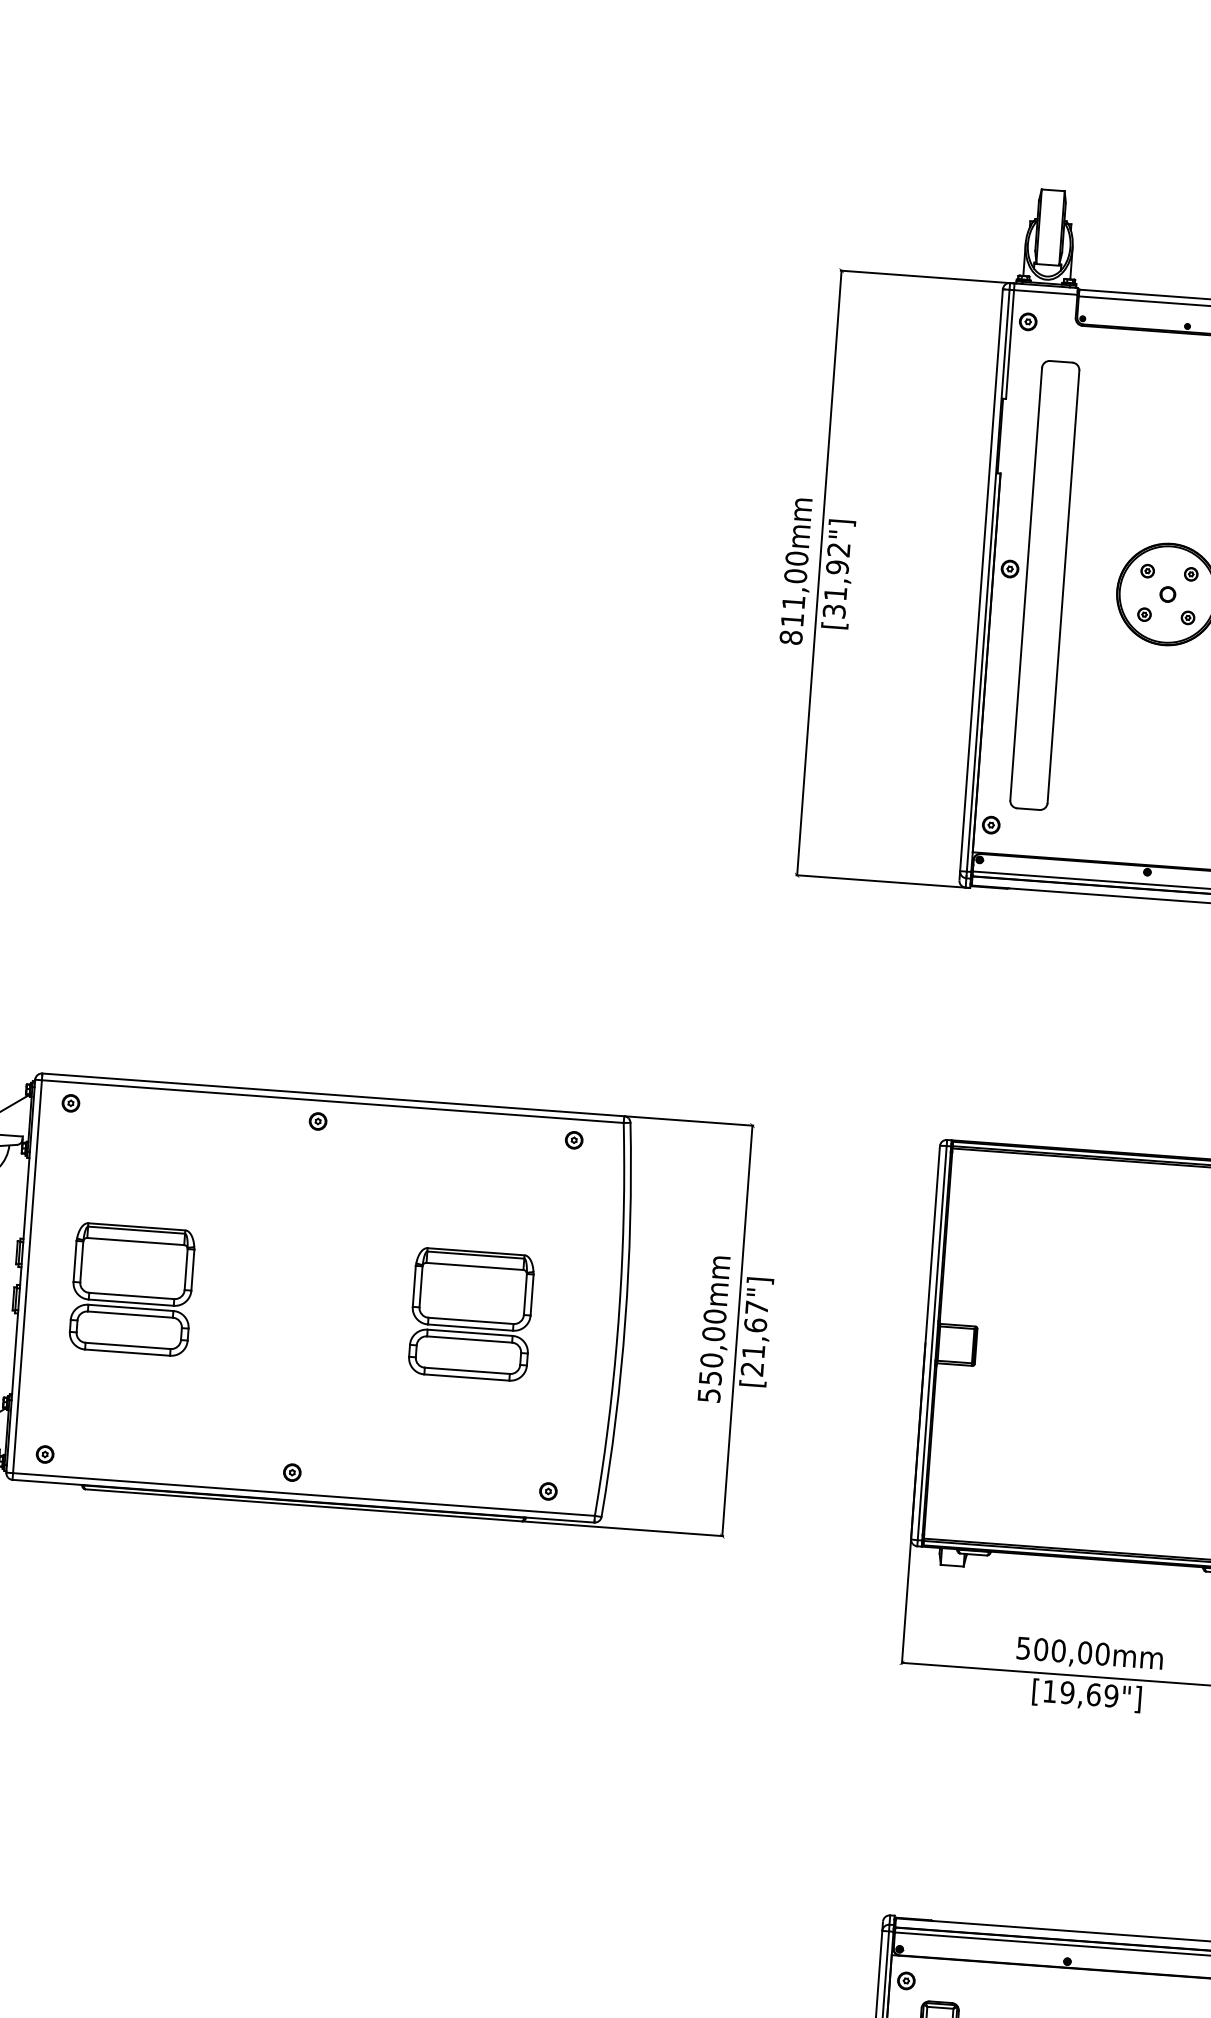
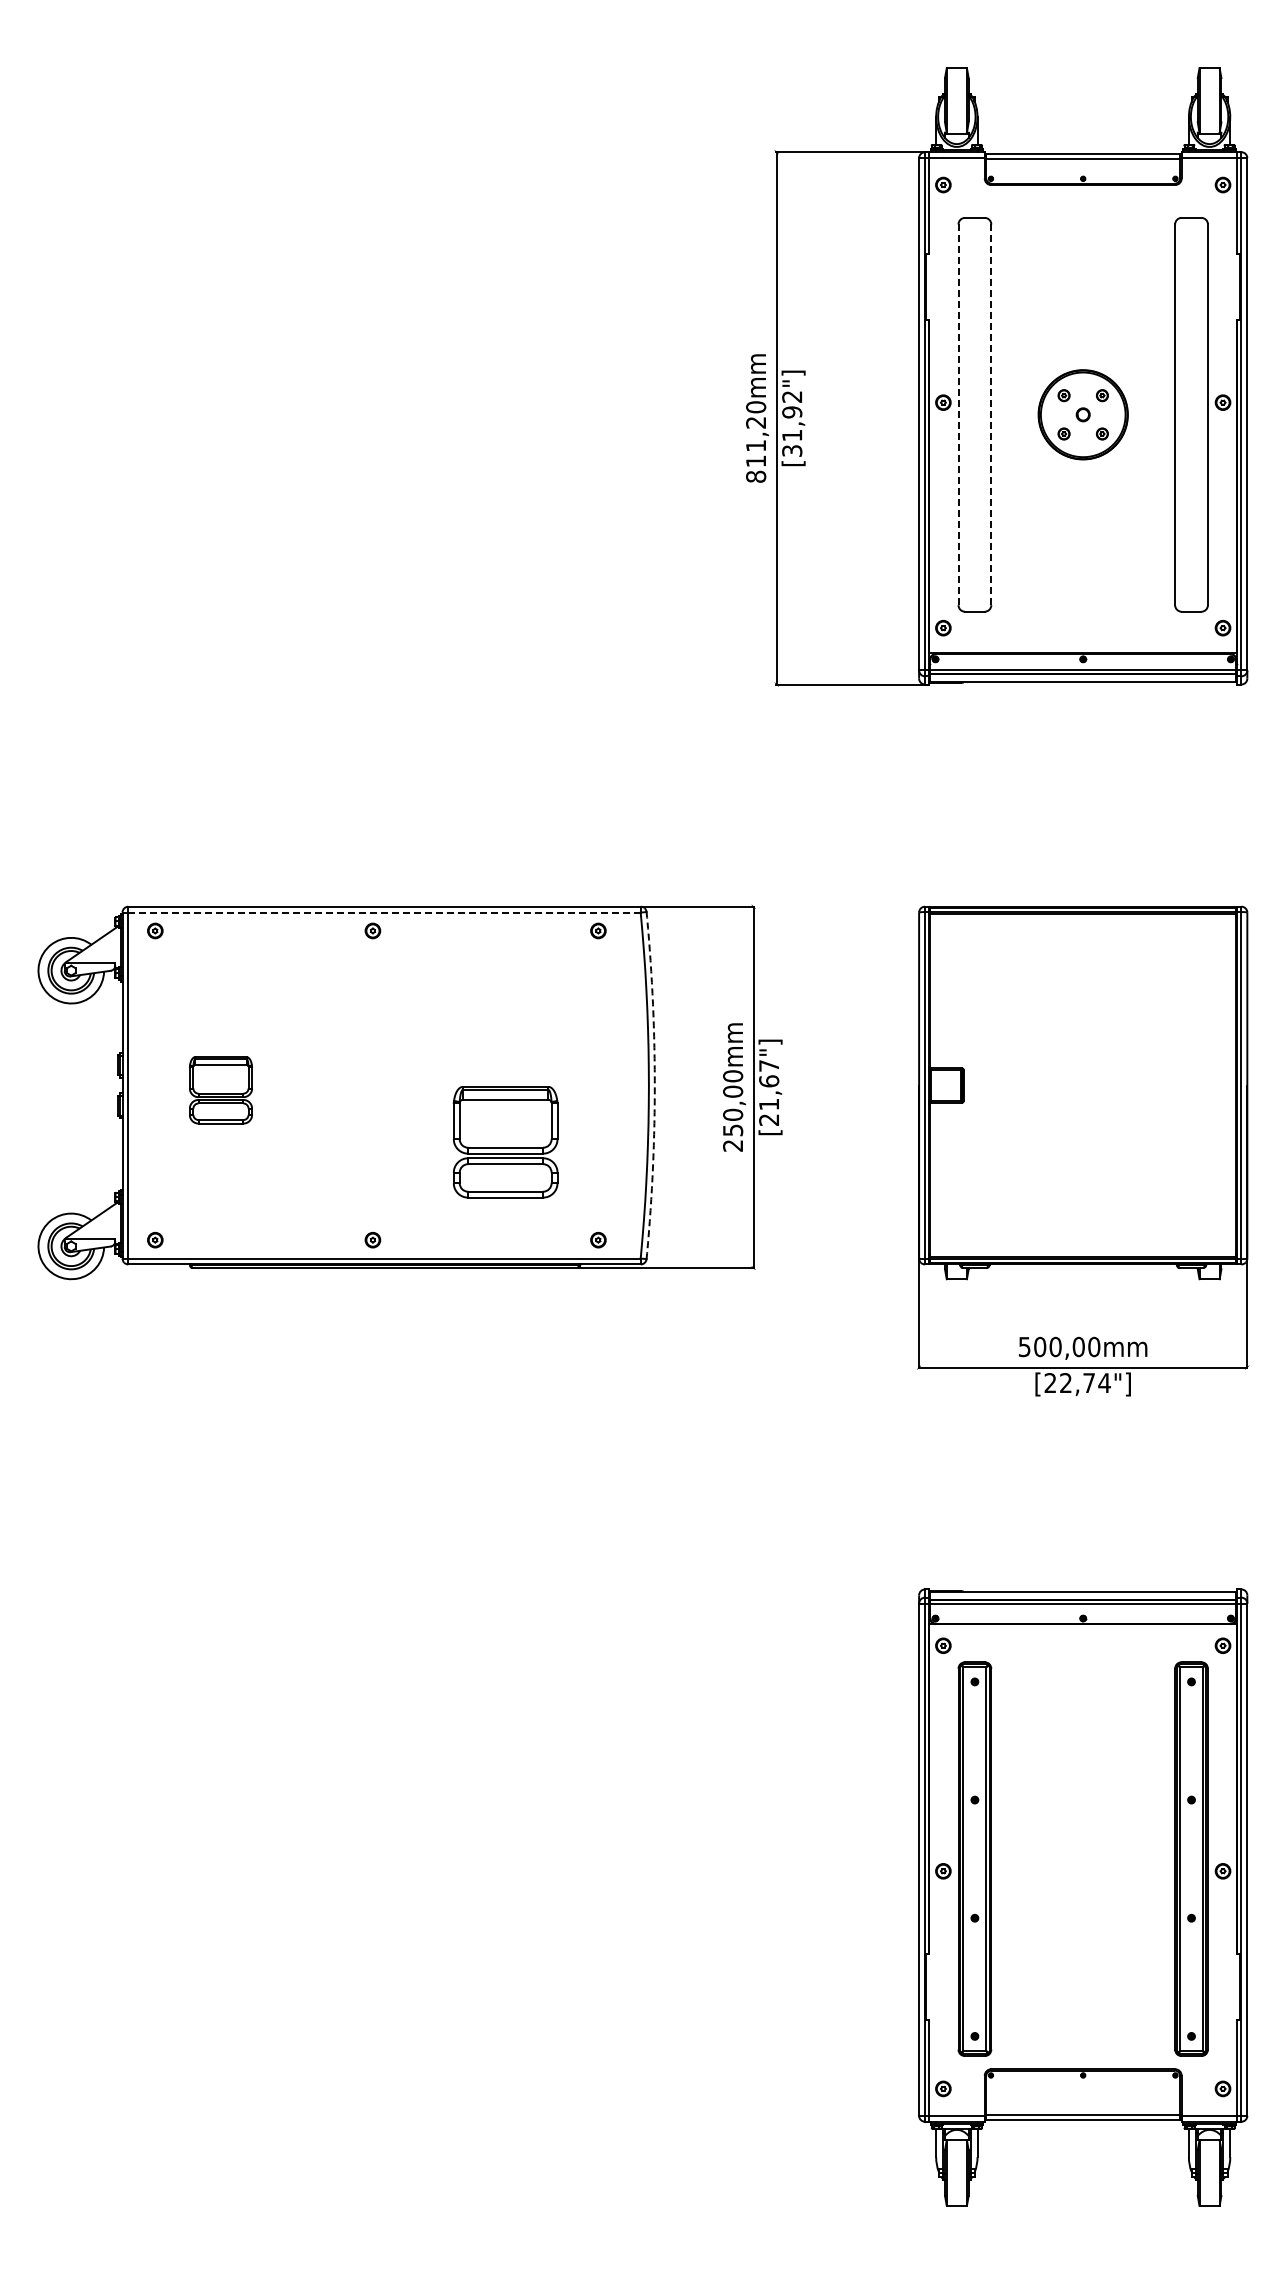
text: (796, 575) -> (756, 422), 811,00mm -> 811,20mm
line: (1026, 583) -> (958, 414), solid -> dashed
line: (1063, 587) -> (991, 415), solid -> dashed
line: (333, 1101) -> (385, 912), solid -> dashed
part: (131, 1289) -> (220, 1090), size x0.6
part: (471, 1314) -> (505, 1142), moved
arc: (625, 1320) -> (654, 1085), solid -> dashed
text: (709, 1395) -> (733, 1145), 550,00mm -> 250,00mm
text: (1080, 1694) -> (1077, 1383), [19,69"] -> [22,74"]

